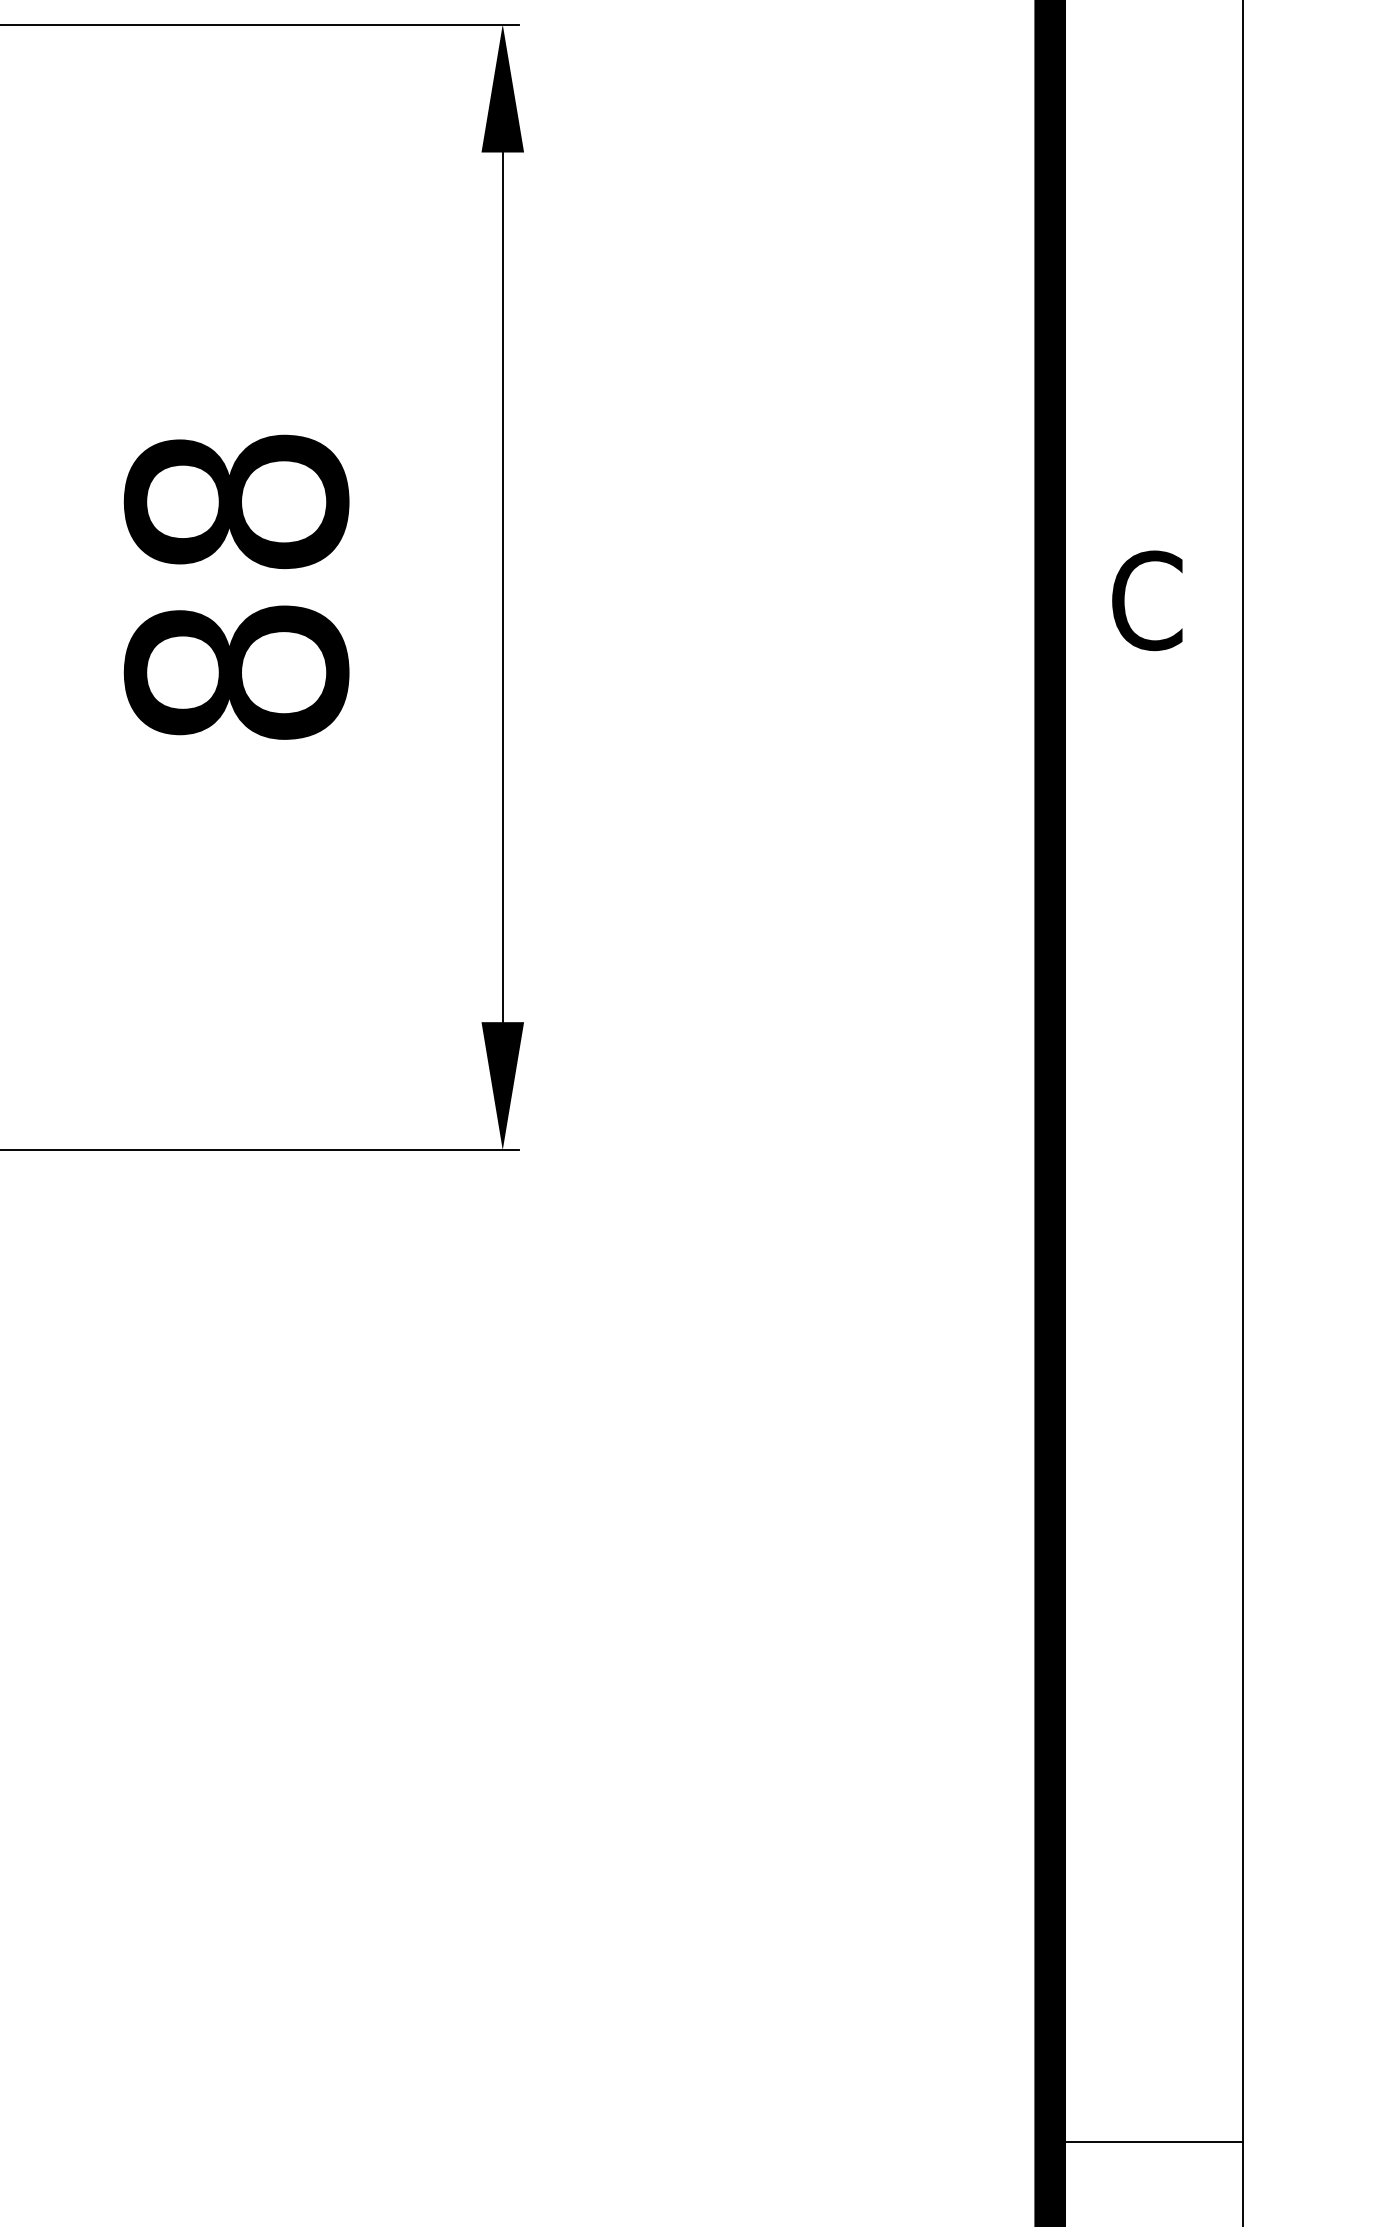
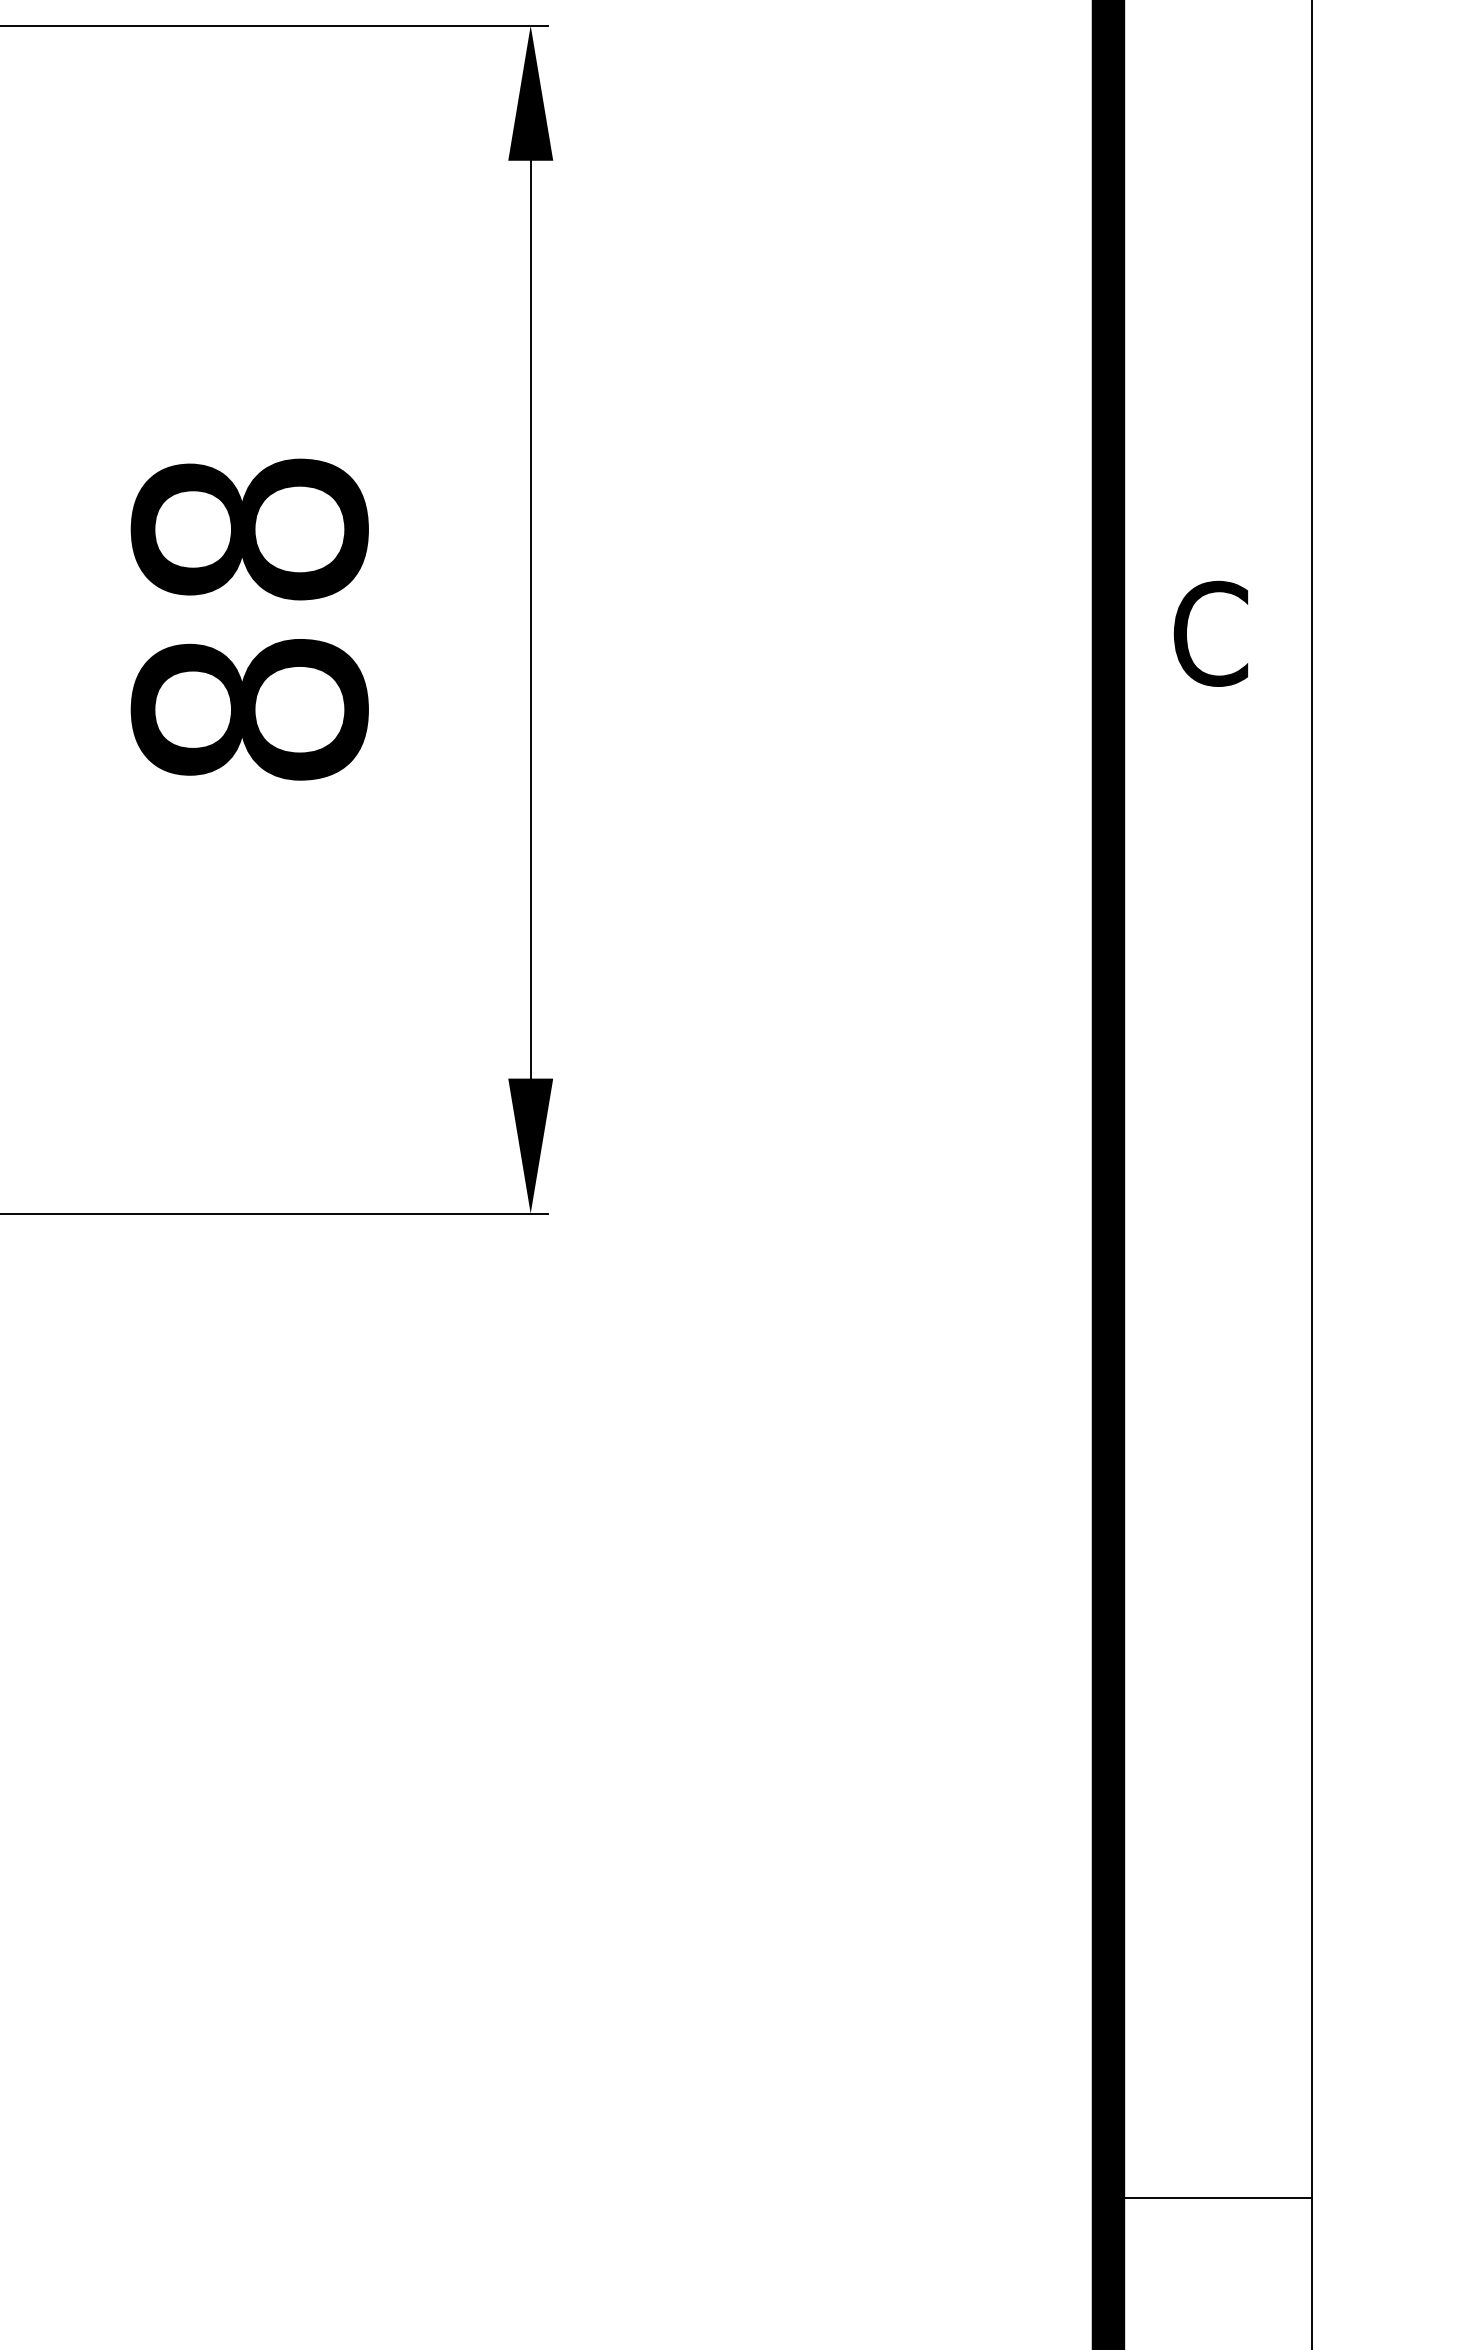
line: (1141, 2142) -> (1204, 2197), moved

